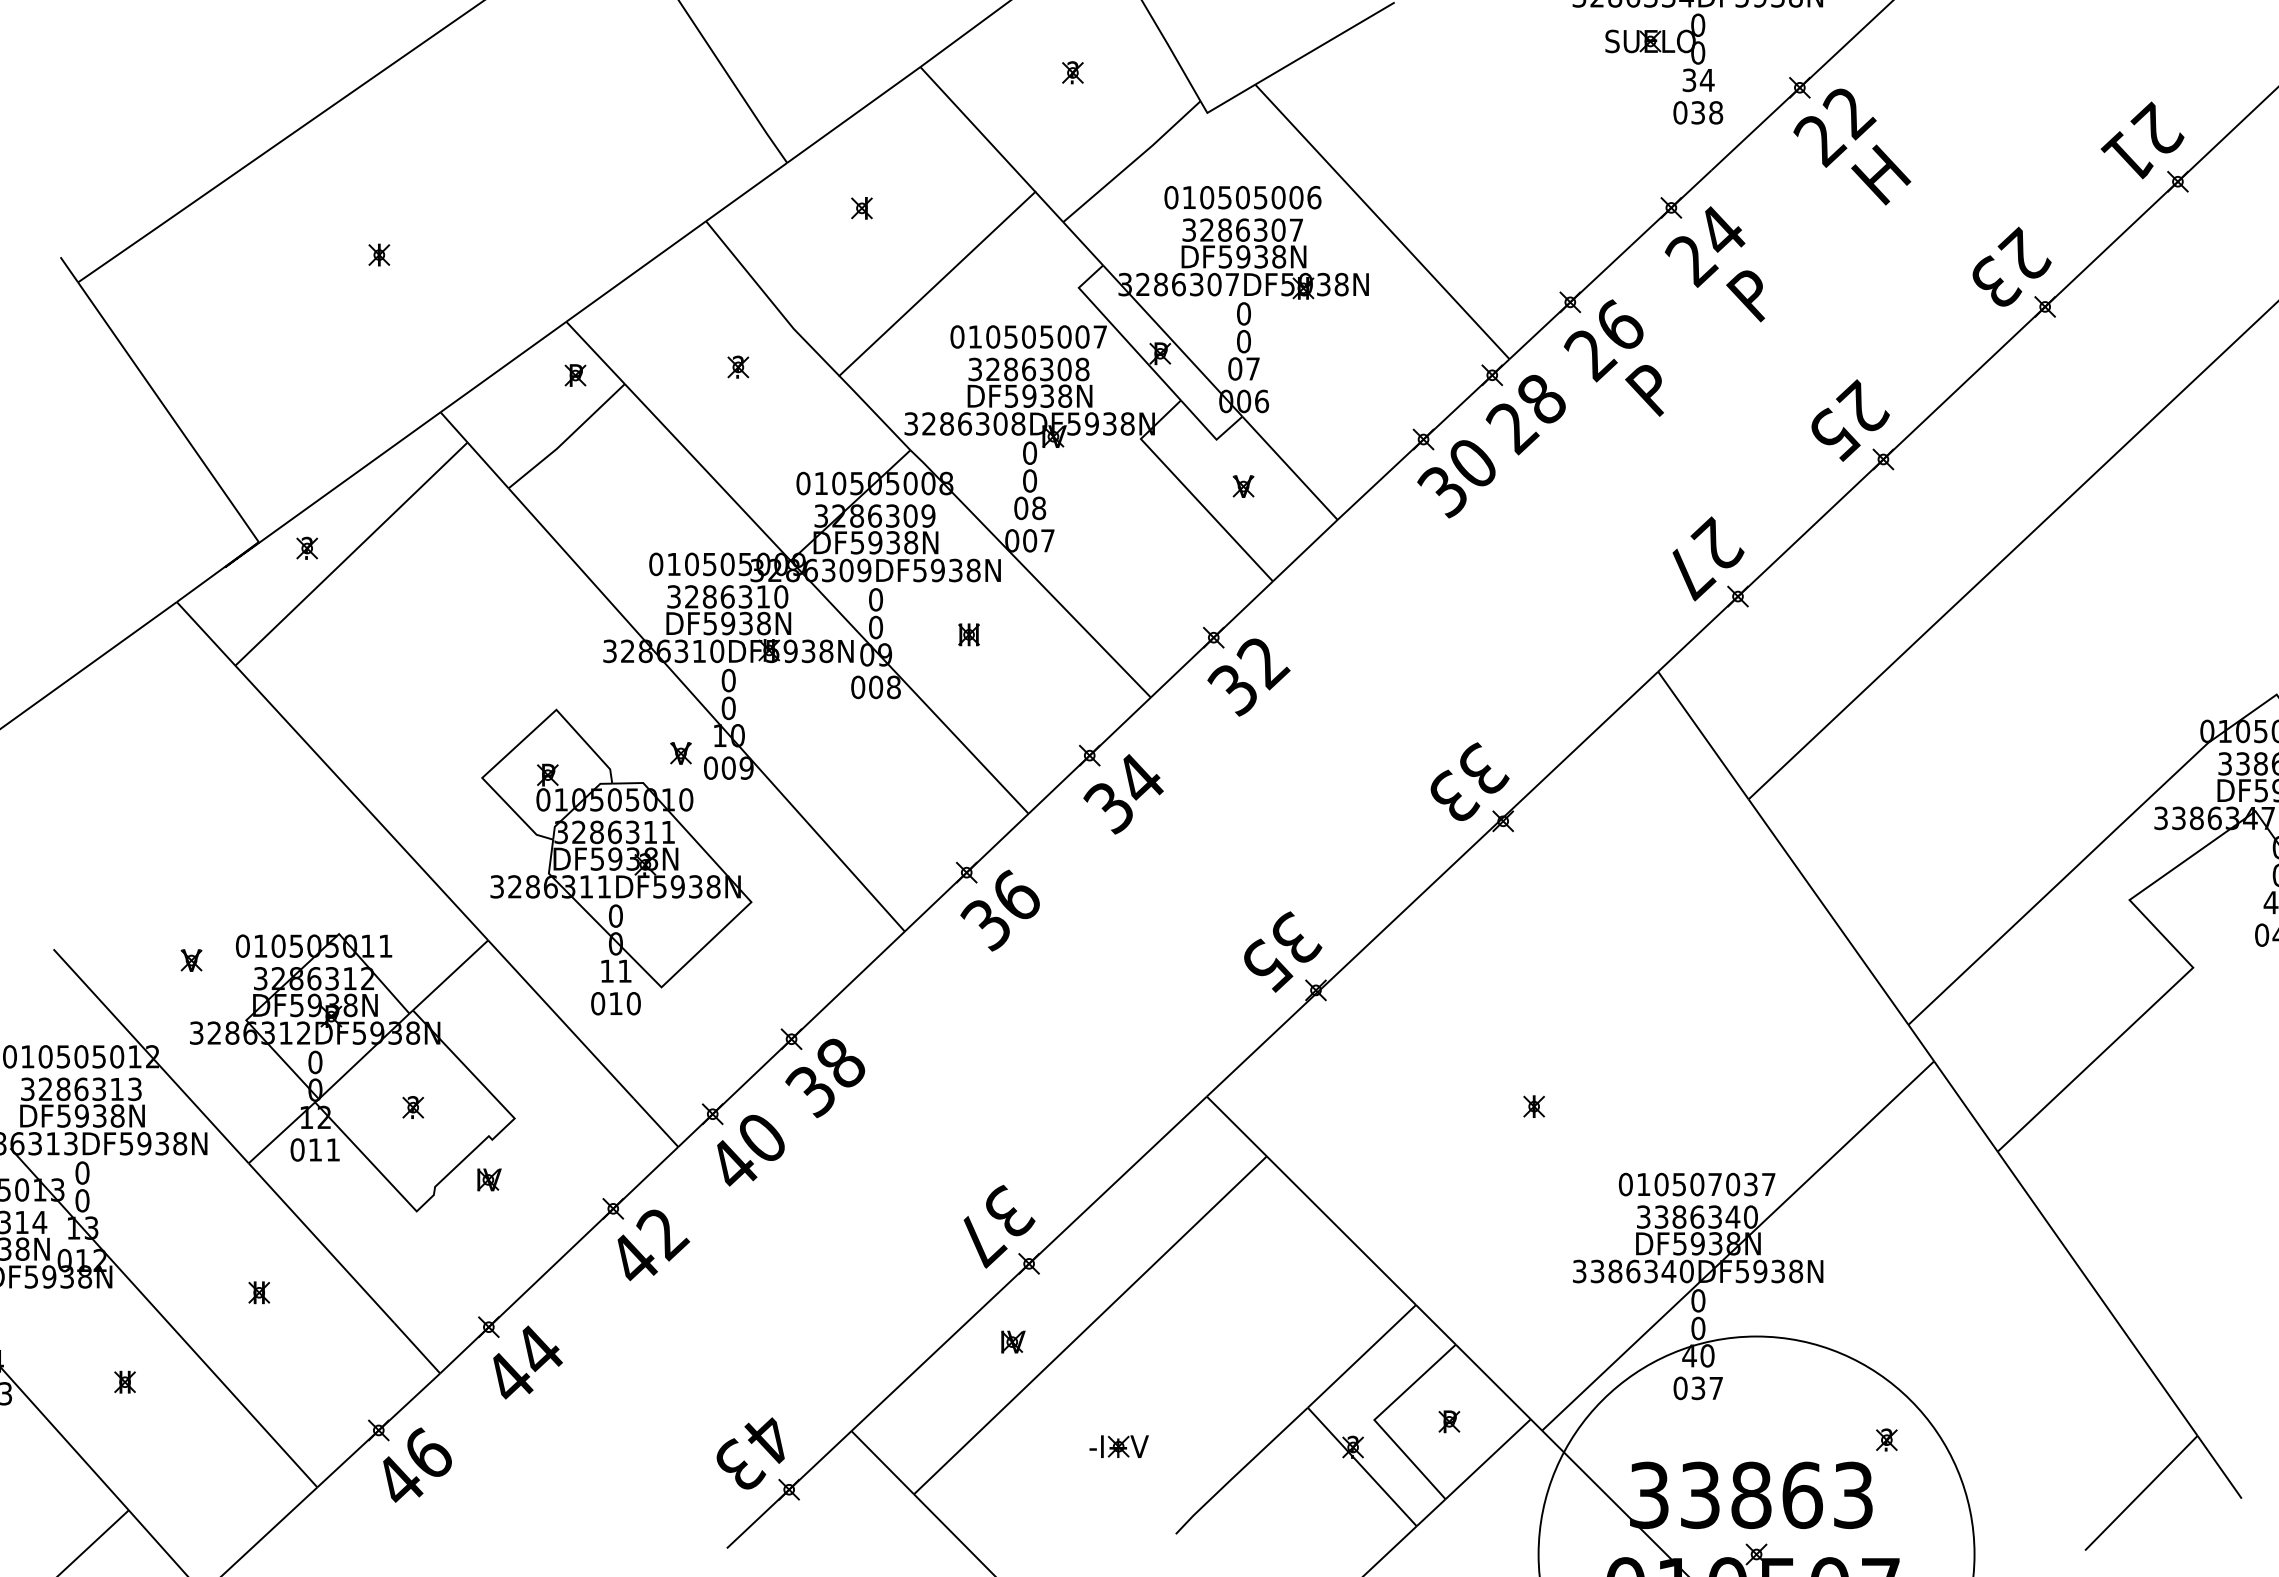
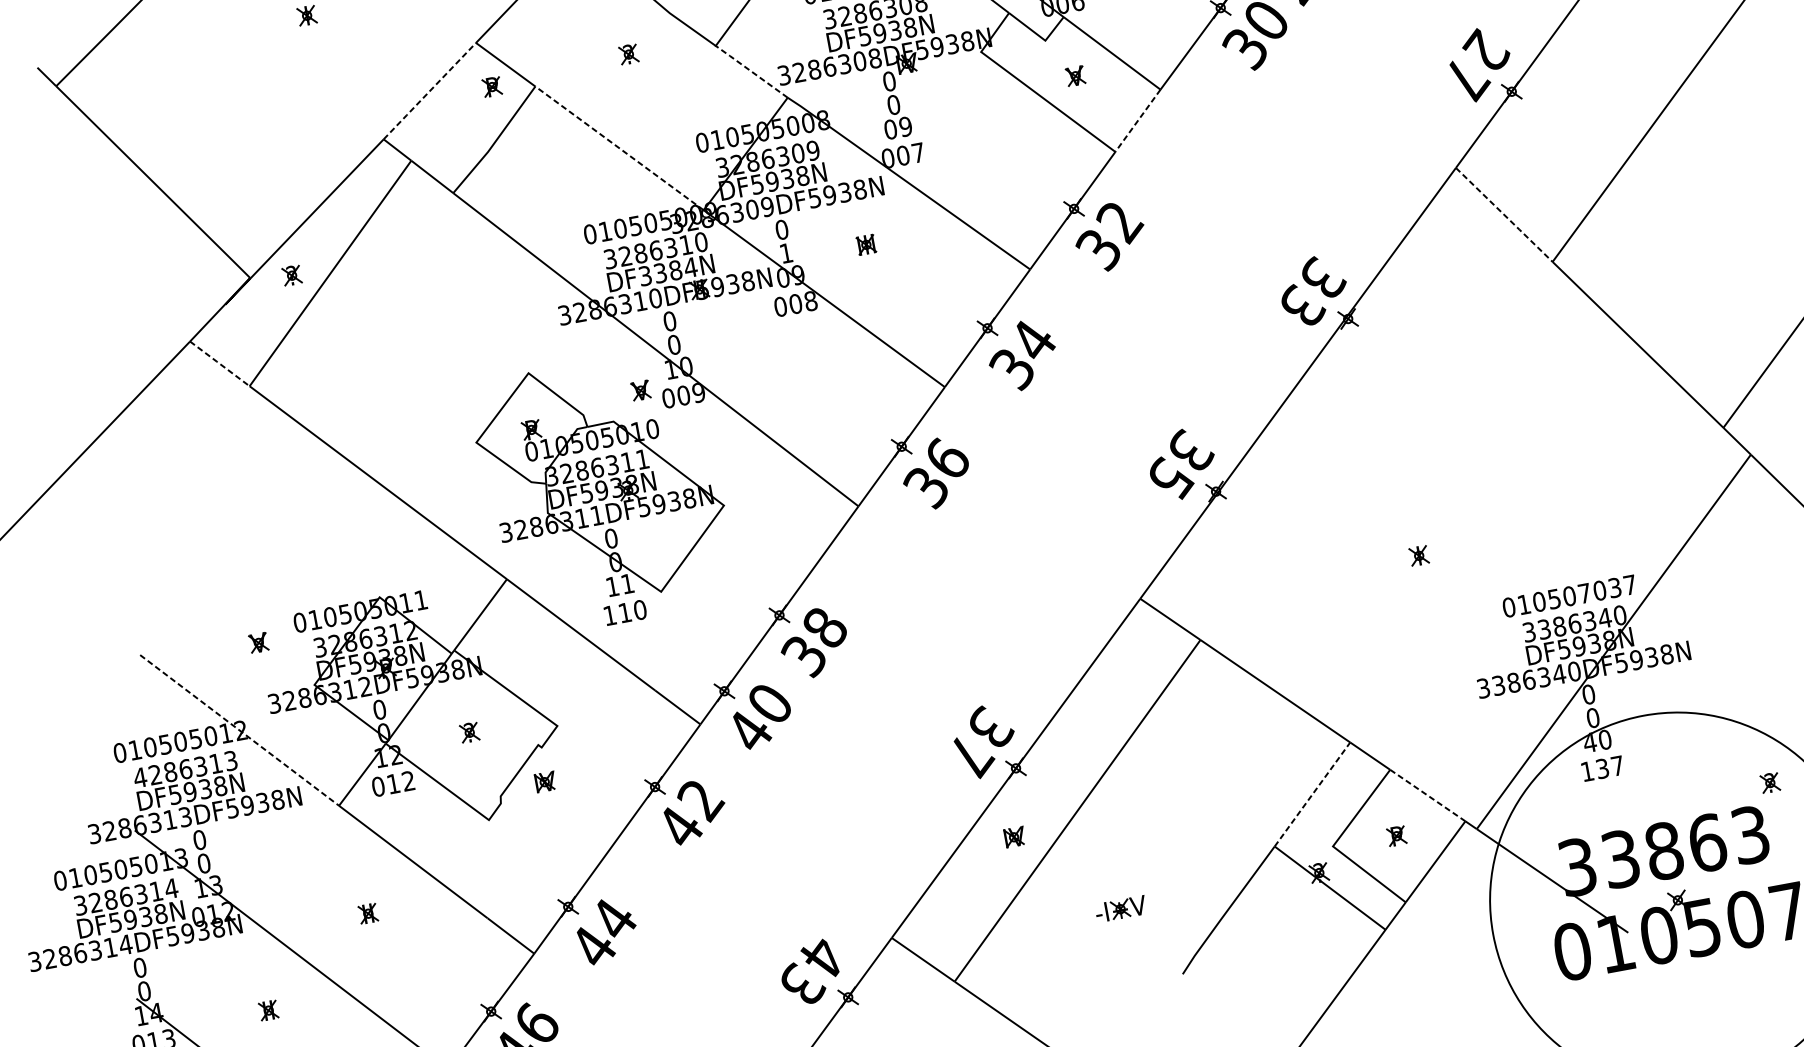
line: (503, 367) -> (429, 91), solid -> dashed
line: (873, 412) -> (750, 71), solid -> dashed
line: (707, 471) -> (619, 147), solid -> dashed
text: (1039, 508) -> (906, 126), 08 -> 09
line: (1305, 550) -> (1138, 120), solid -> dashed
text: (737, 623) -> (668, 271), DF5938N -> DF3384N
text: (875, 627) -> (785, 253), 0 -> 1
line: (205, 633) -> (219, 363), solid -> dashed
line: (1703, 736) -> (1504, 215), solid -> dashed
text: (598, 1003) -> (610, 615), 010 -> 110
line: (150, 1055) -> (238, 729), solid -> dashed
text: (27, 1089) -> (140, 777), 3286313 -> 4286313
text: (332, 1149) -> (407, 780), 011 -> 012
line: (1361, 1356) -> (1312, 794), solid -> dashed
line: (1493, 1382) -> (1428, 795), solid -> dashed
text: (1680, 1388) -> (1587, 771), 037 -> 137

